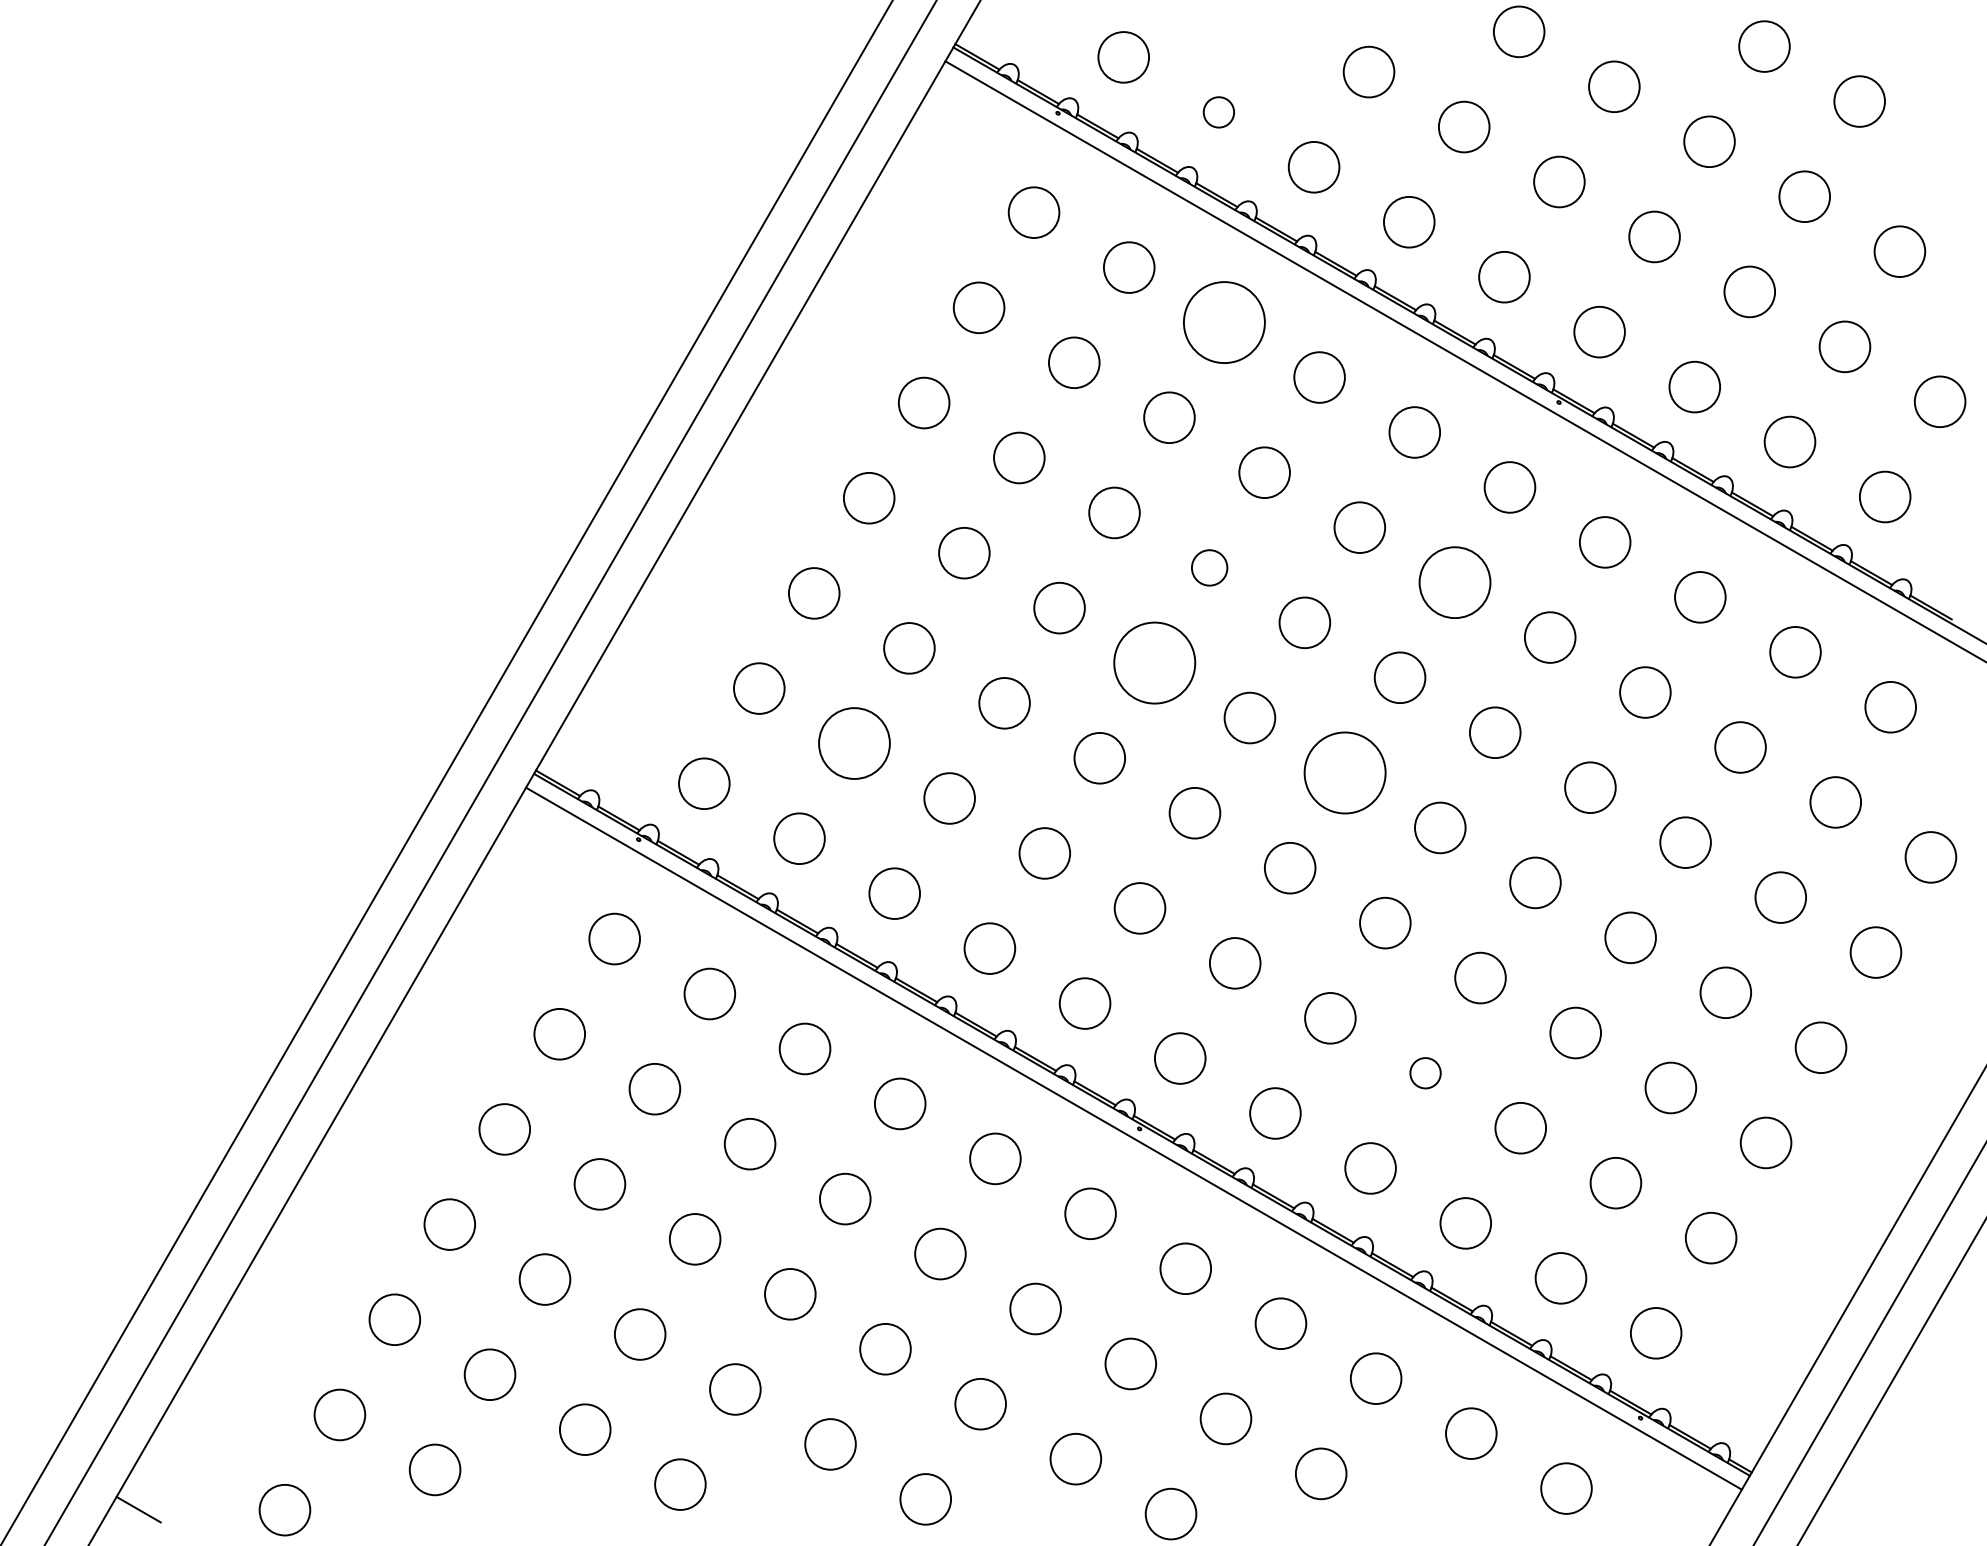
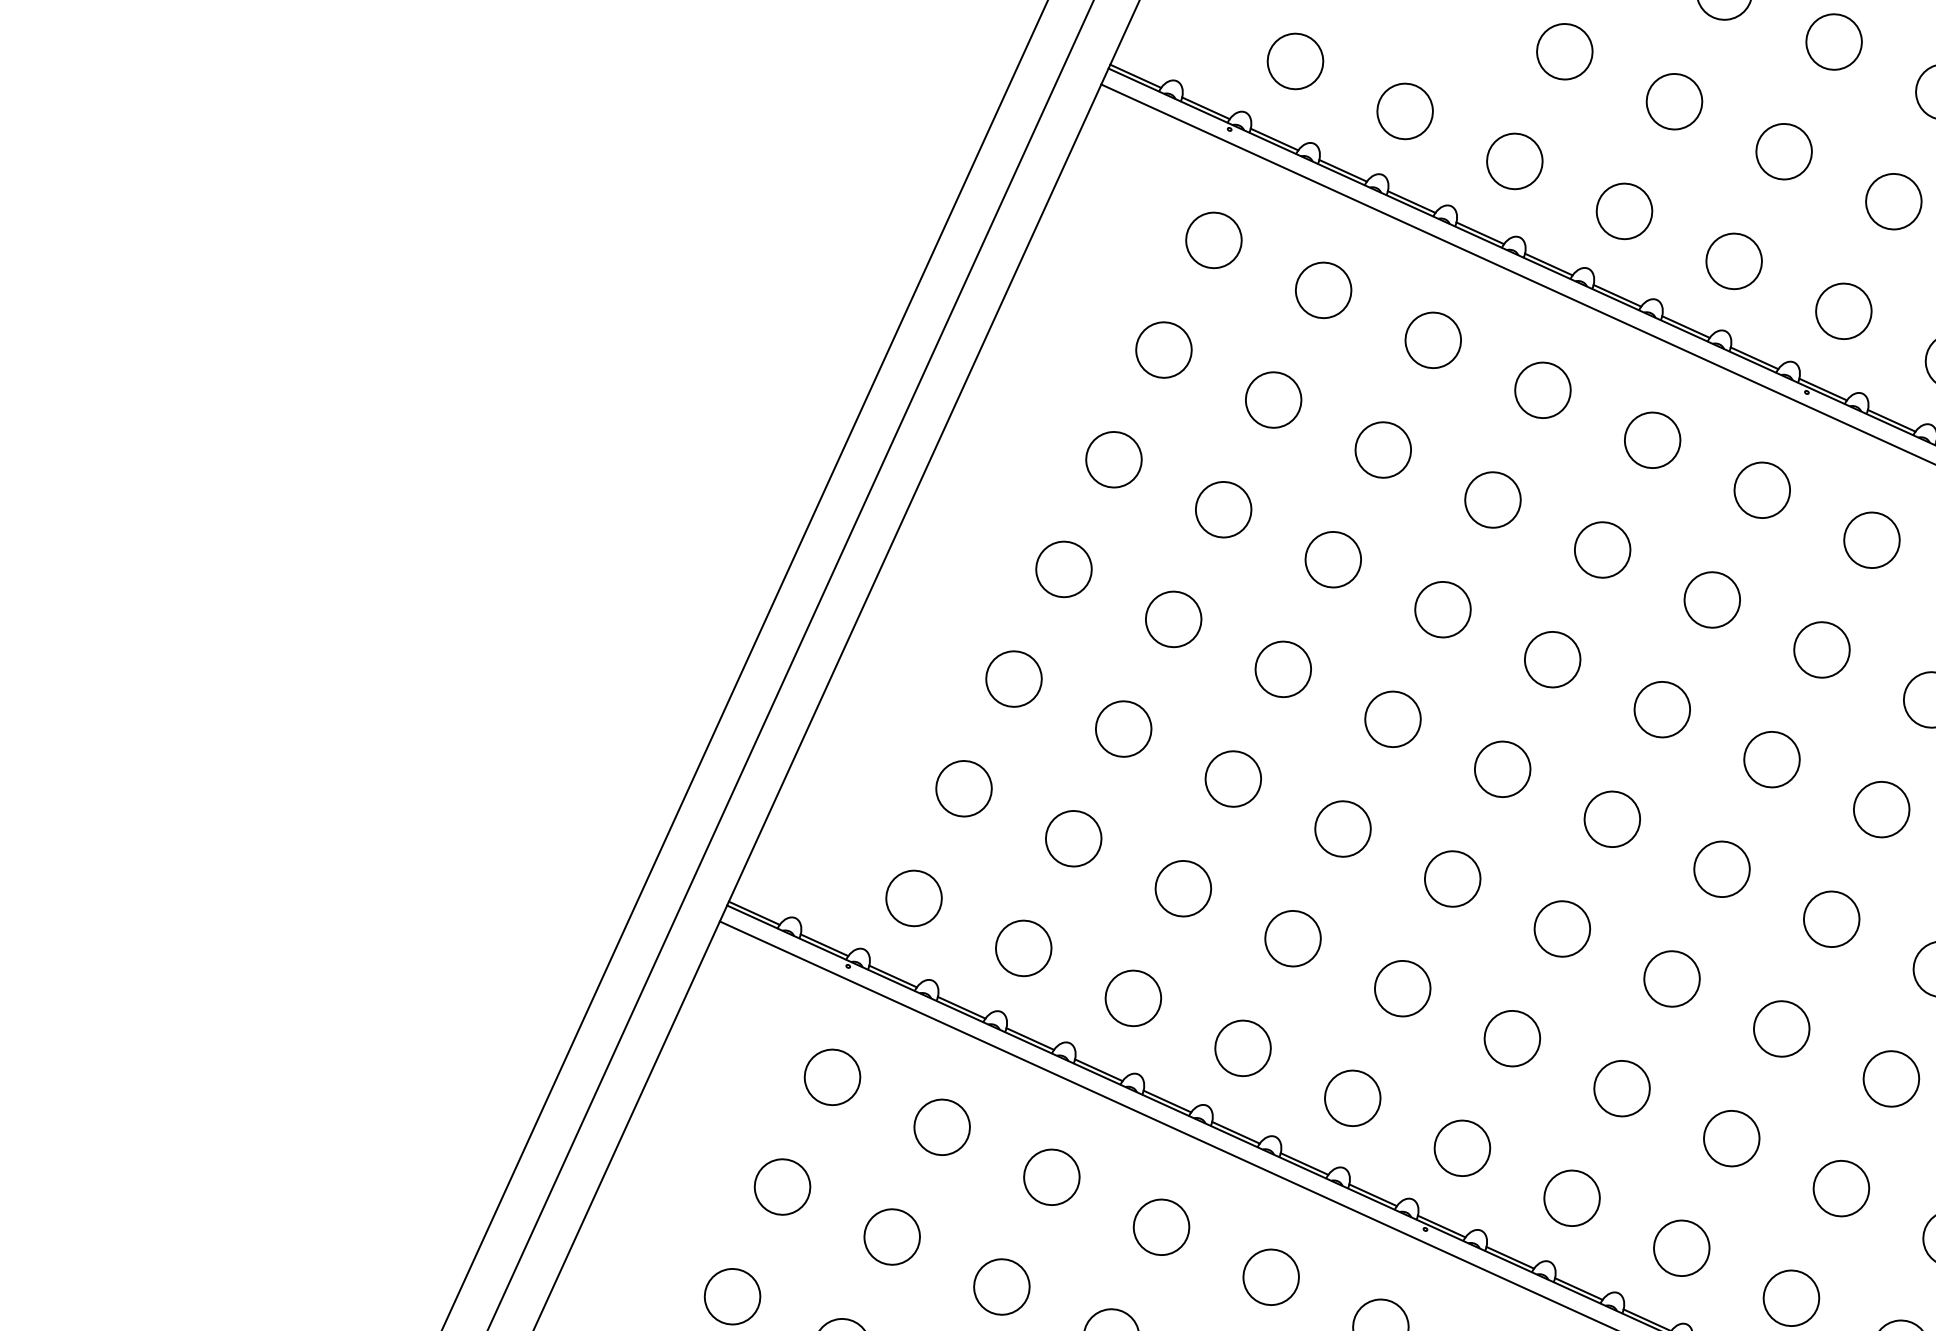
circle: (1218, 112) -> (1404, 111), size x1.67
circle: (1224, 322) -> (1433, 340), size x0.62
circle: (1209, 567) -> (1442, 609), size x1.43
circle: (1454, 582) -> (1711, 599), size x0.71
circle: (1154, 662) -> (1392, 718), size x0.62
circle: (854, 743) -> (1073, 838), size x0.71
circle: (1344, 772) -> (1611, 818), size x0.62
circle: (1425, 1072) -> (1731, 1137), size x1.67

